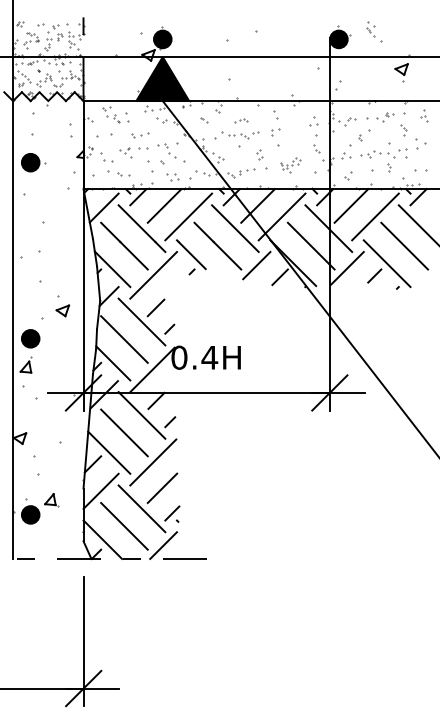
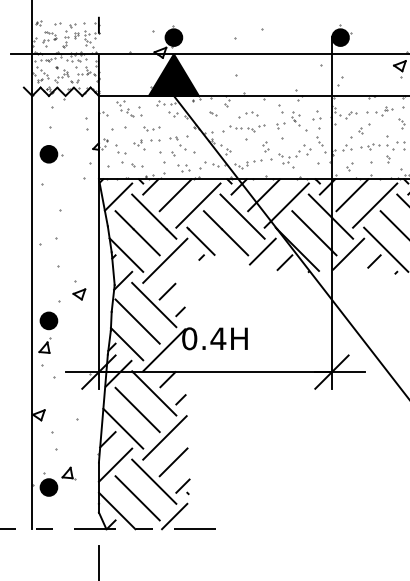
part: (374, 31) -> (299, 120), moved
part: (241, 120) -> (248, 114), size x1.67
part: (290, 164) -> (294, 155), size x1.67

